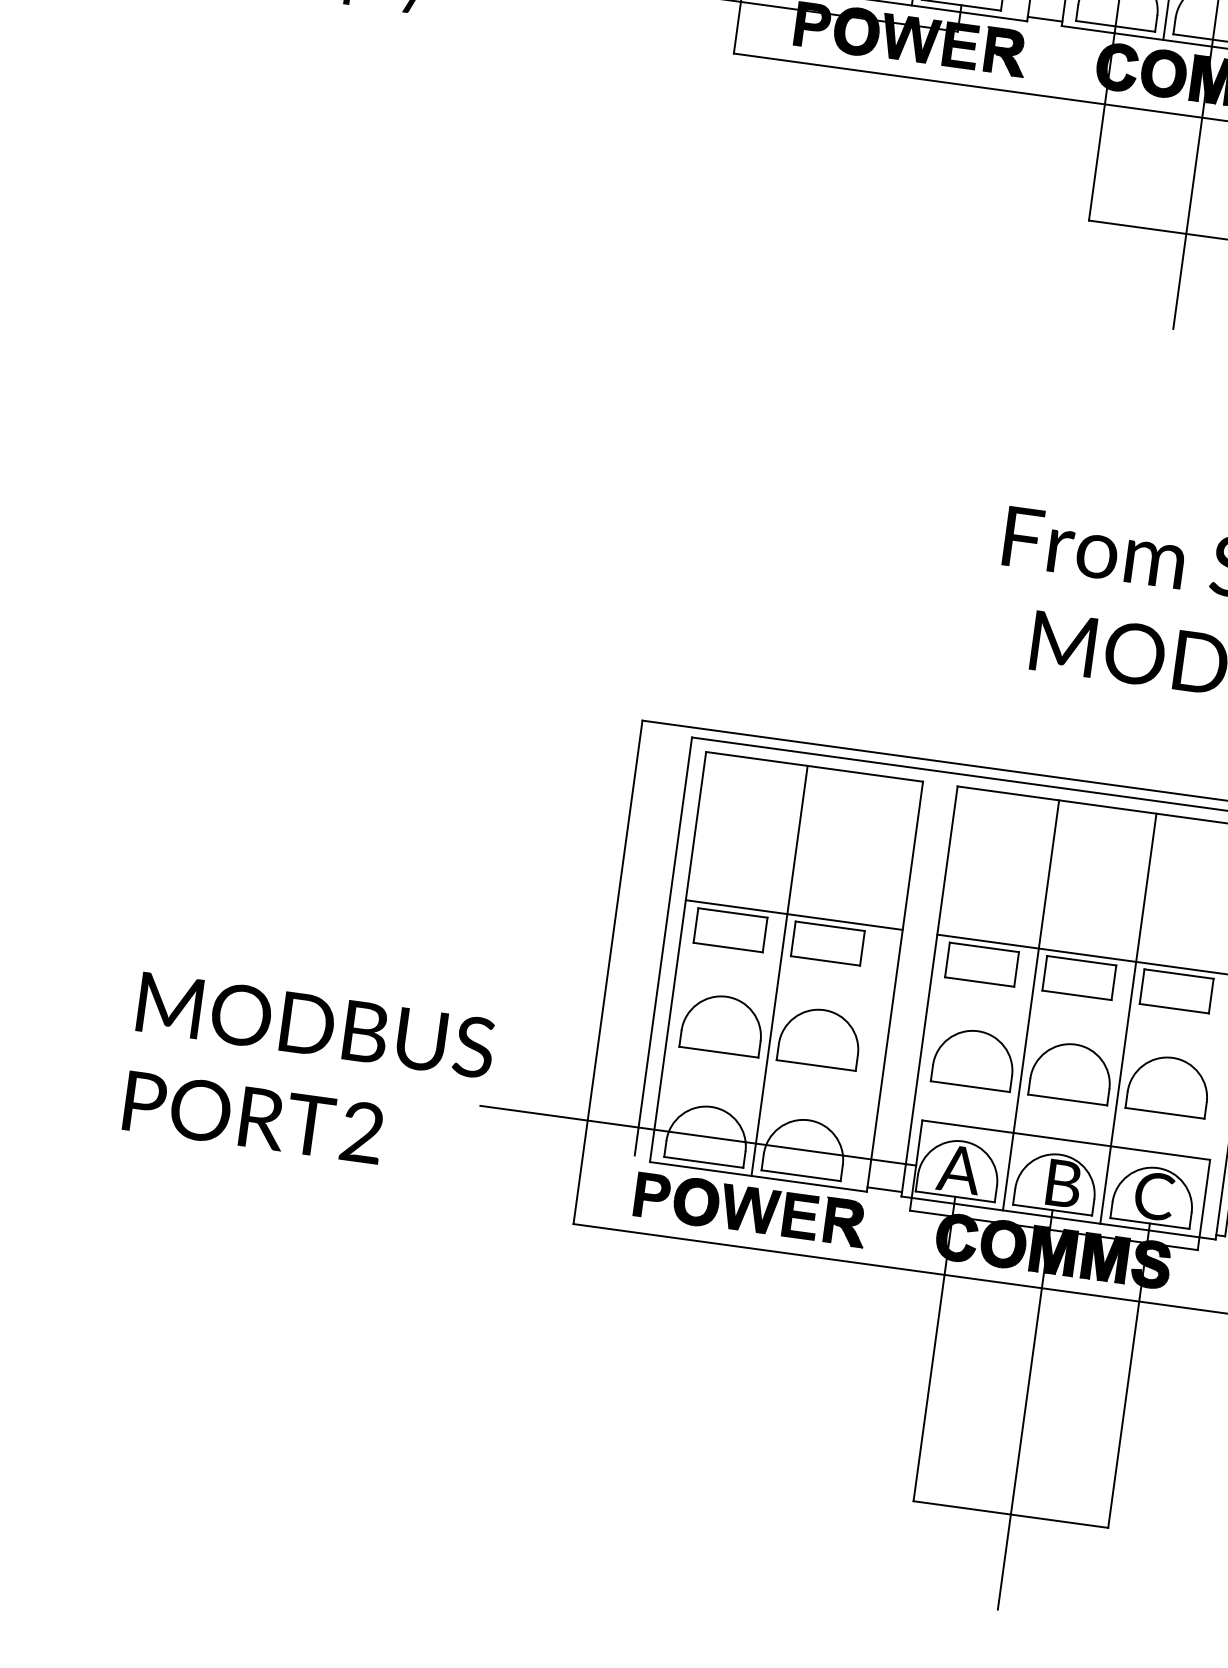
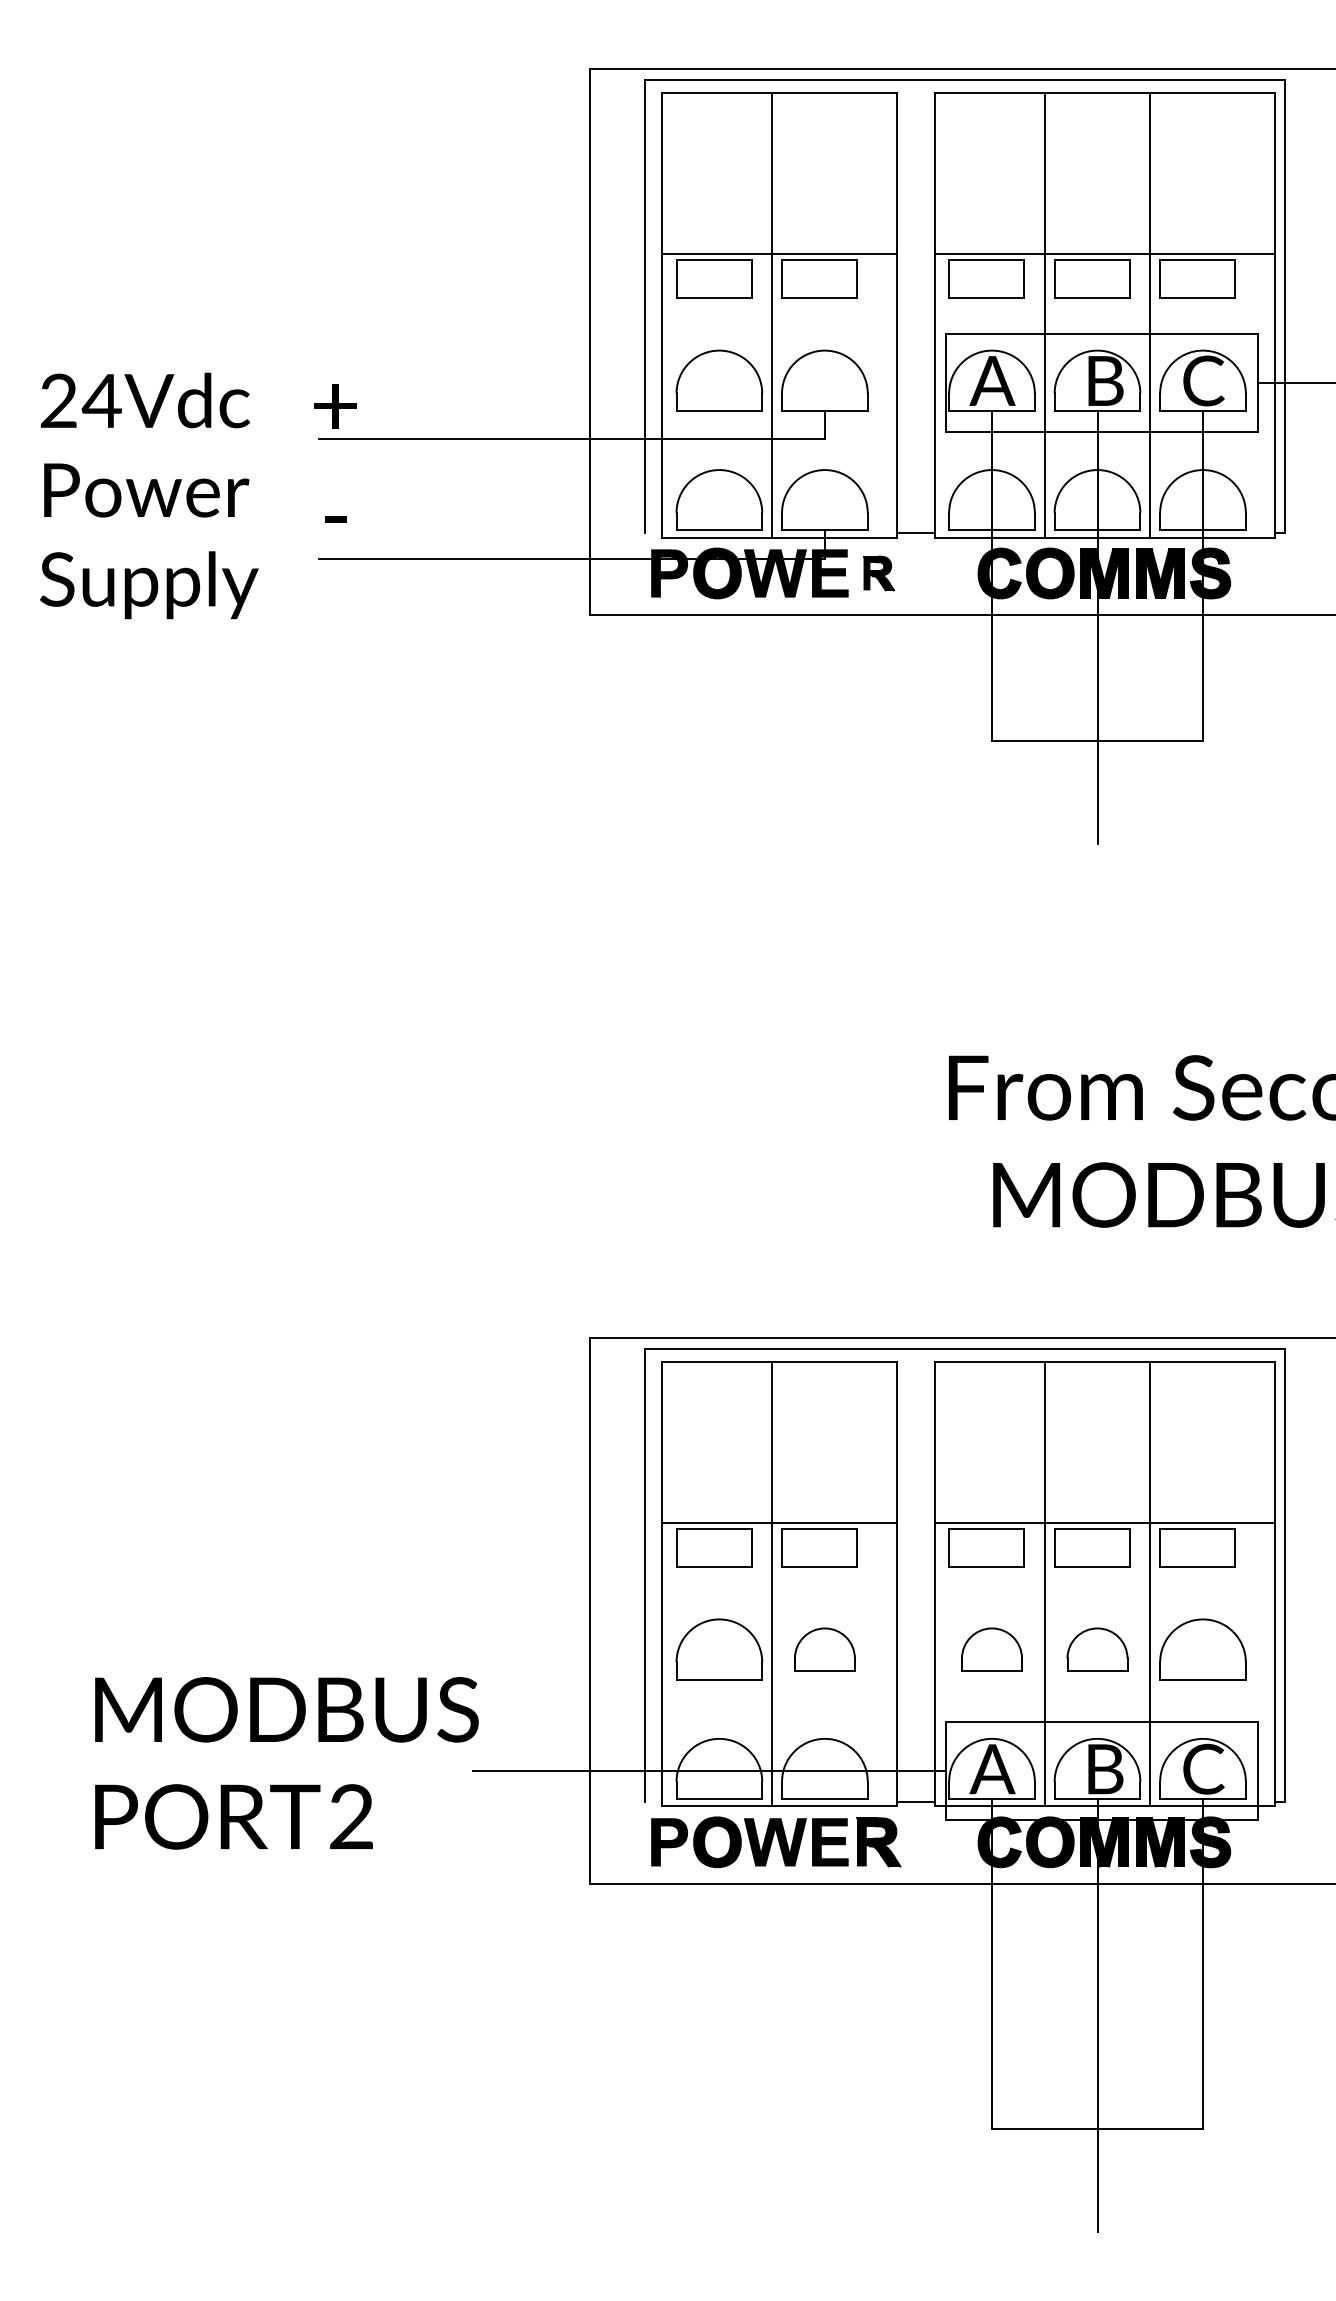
part: (1005, 52) -> (878, 573), size x0.7
part: (819, 1037) -> (824, 1649), size x0.7
part: (973, 1058) -> (991, 1649), size x0.7
part: (1071, 1072) -> (1097, 1649), size x0.7

